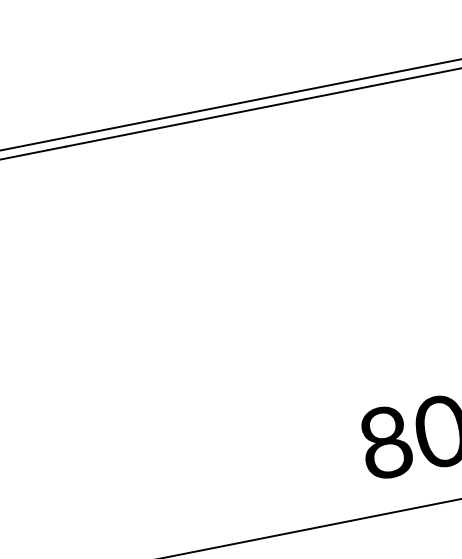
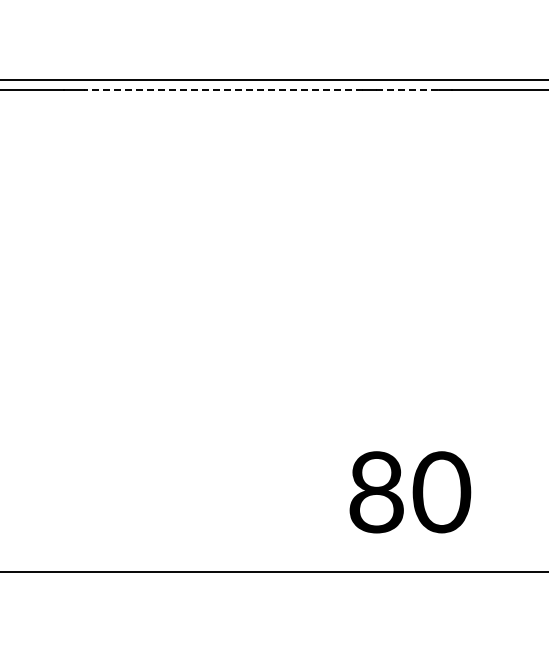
line: (344, 91) -> (407, 90), solid -> dashed
line: (185, 123) -> (223, 90), solid -> dashed

